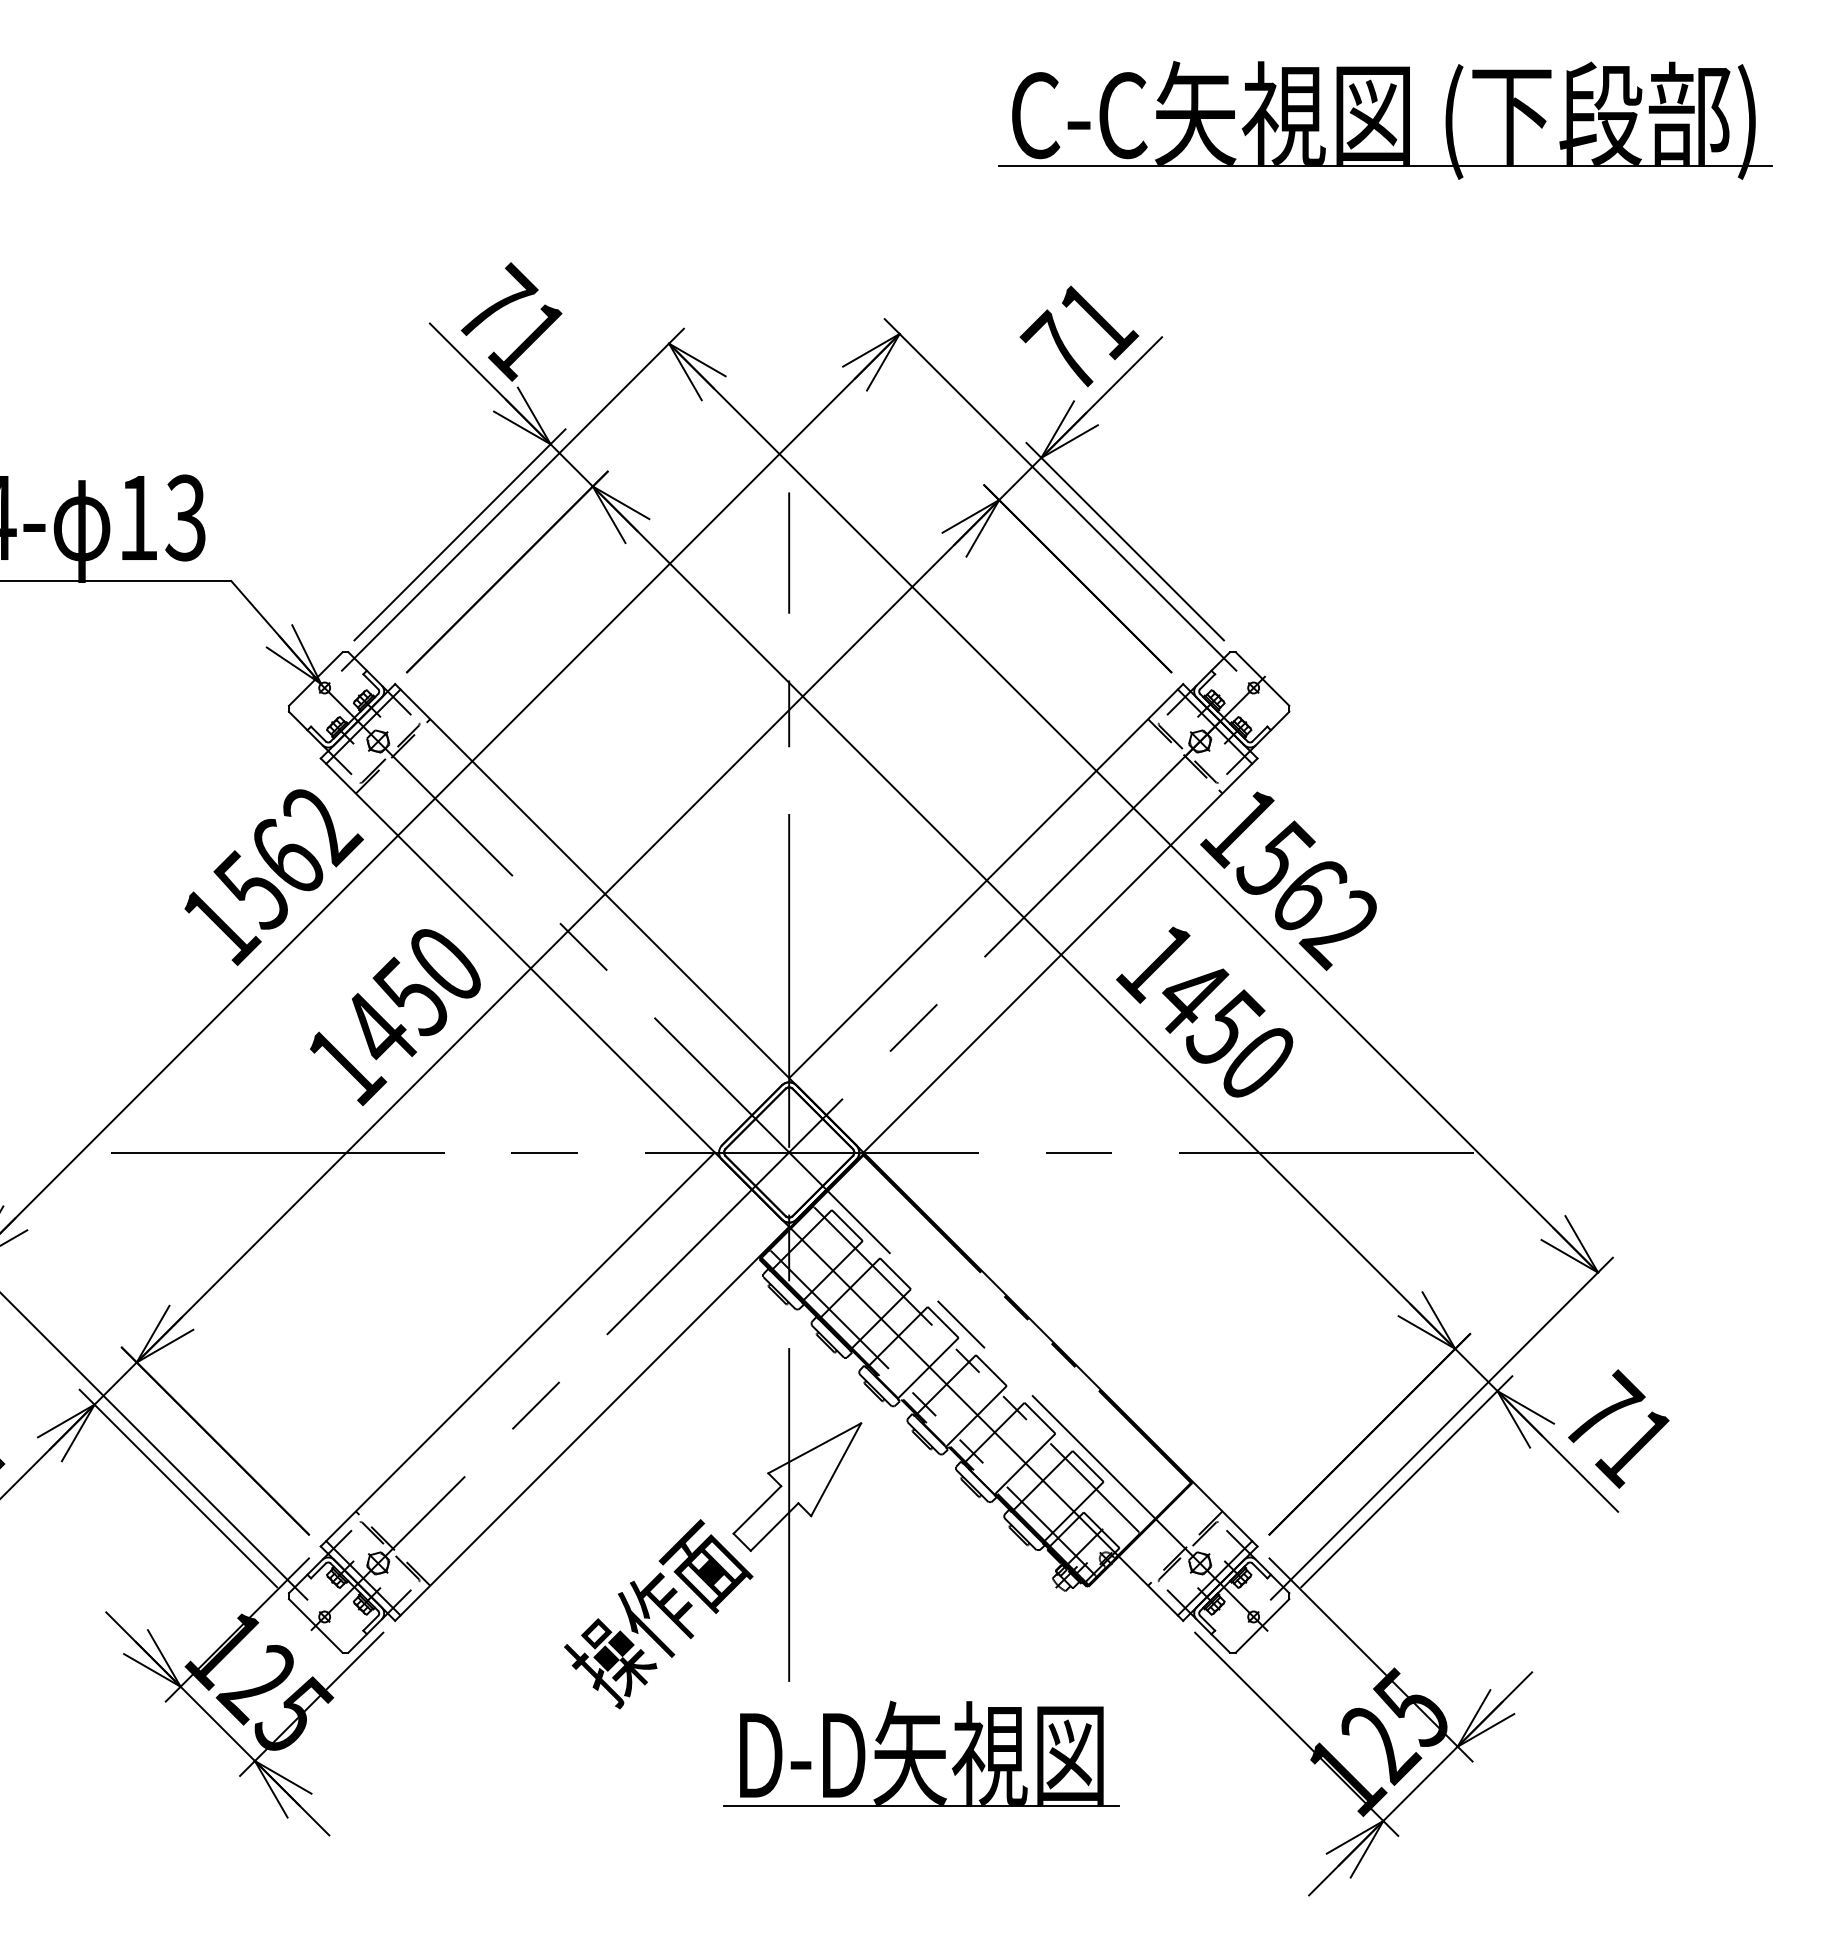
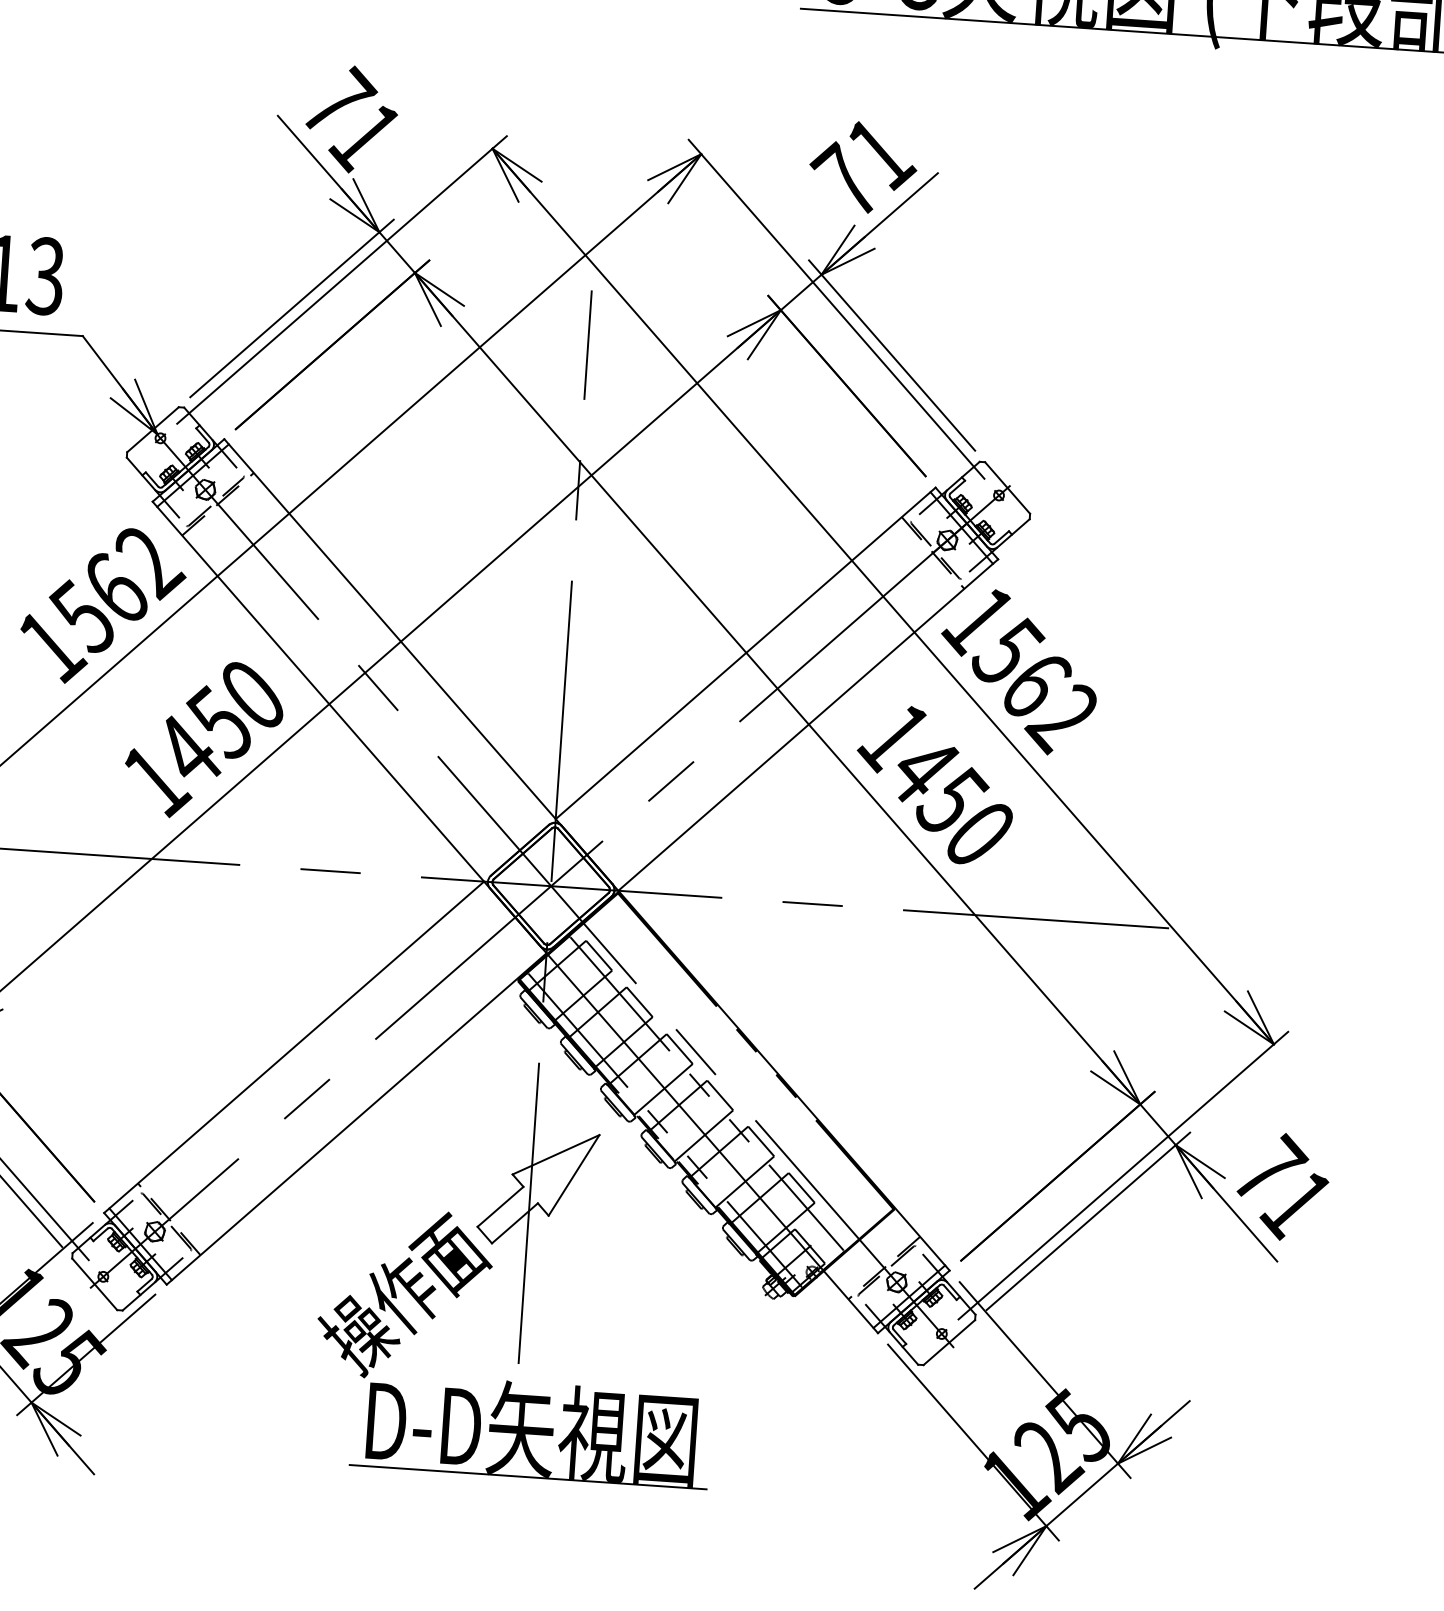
part: (921, 1753) -> (531, 1429), moved

